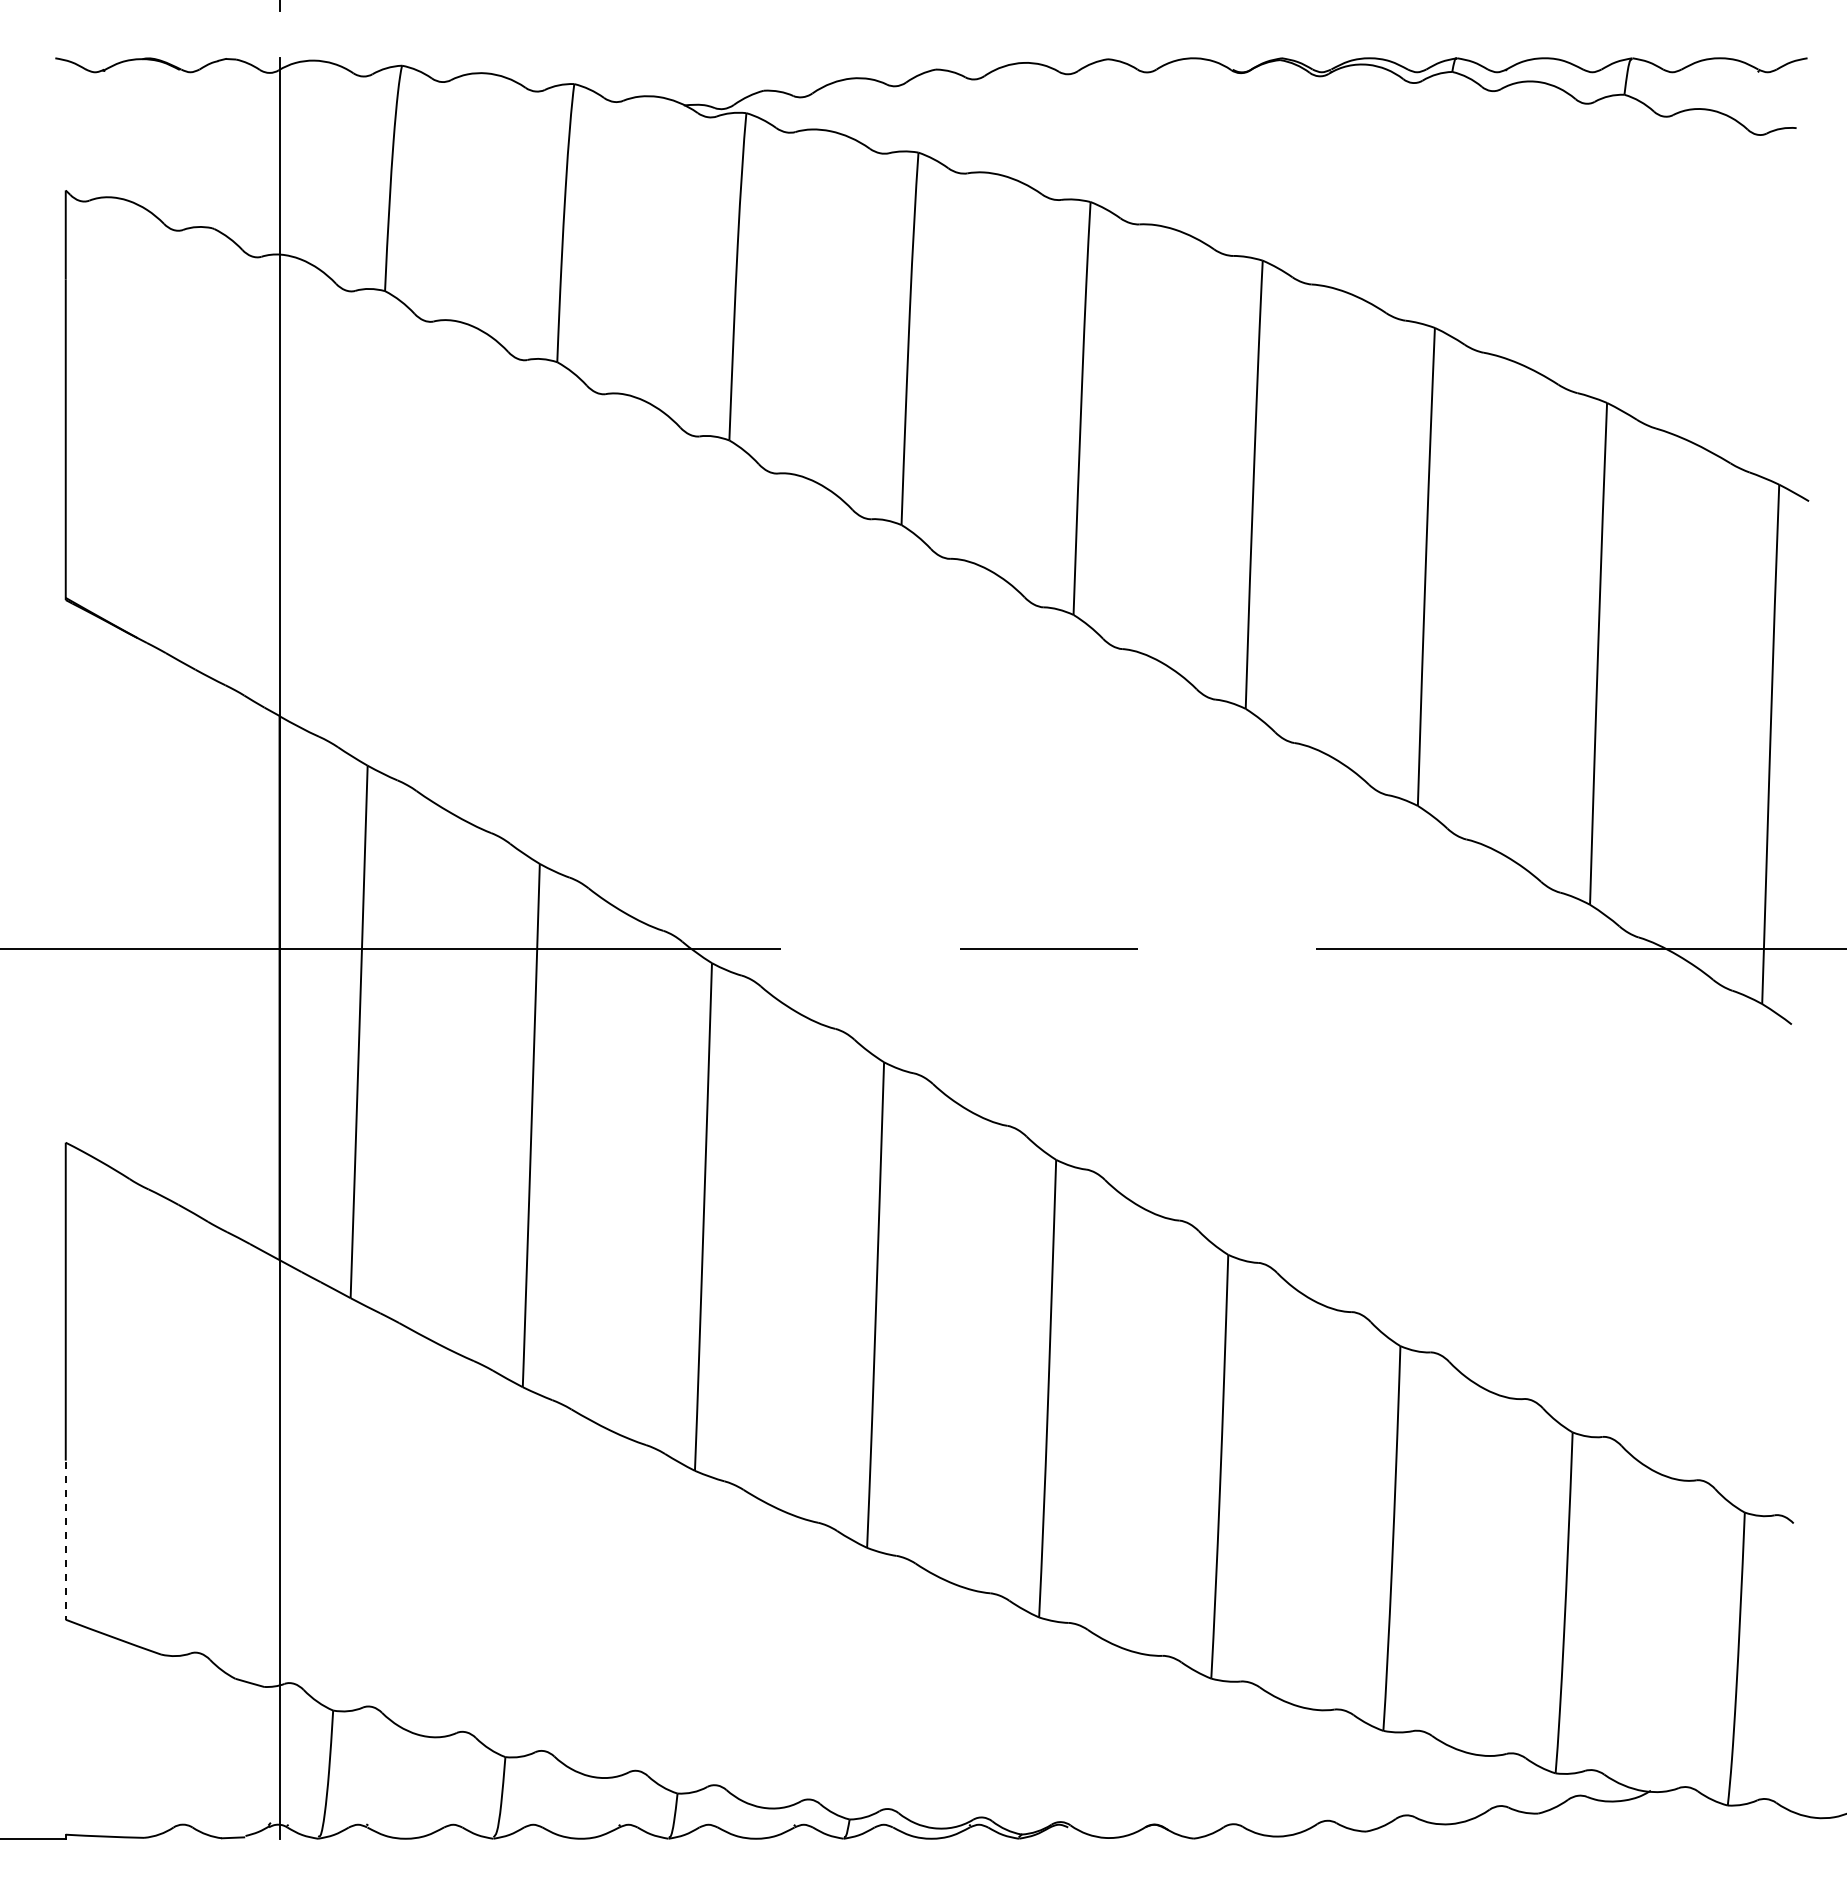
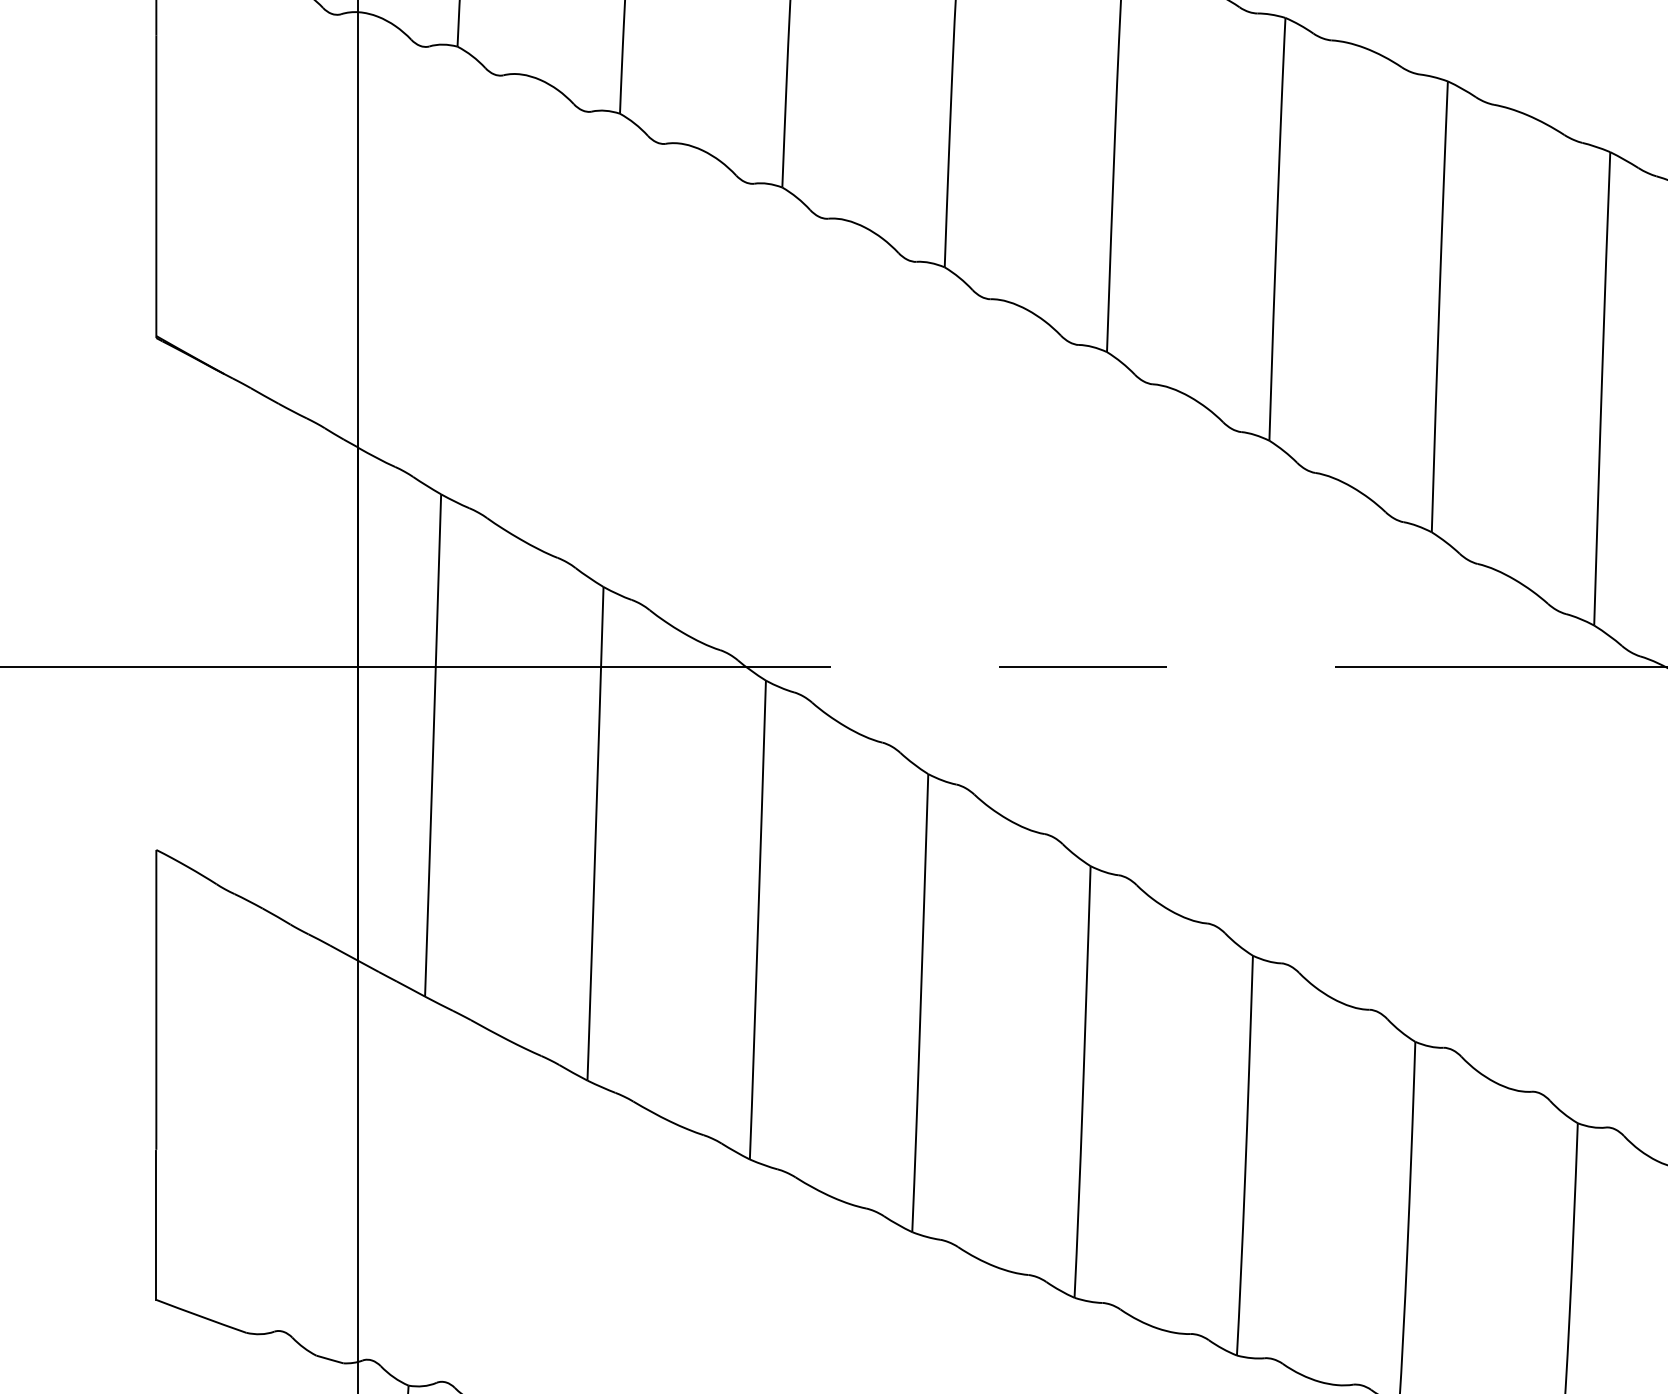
line: (65, 1541) -> (156, 1226), dashed -> solid

